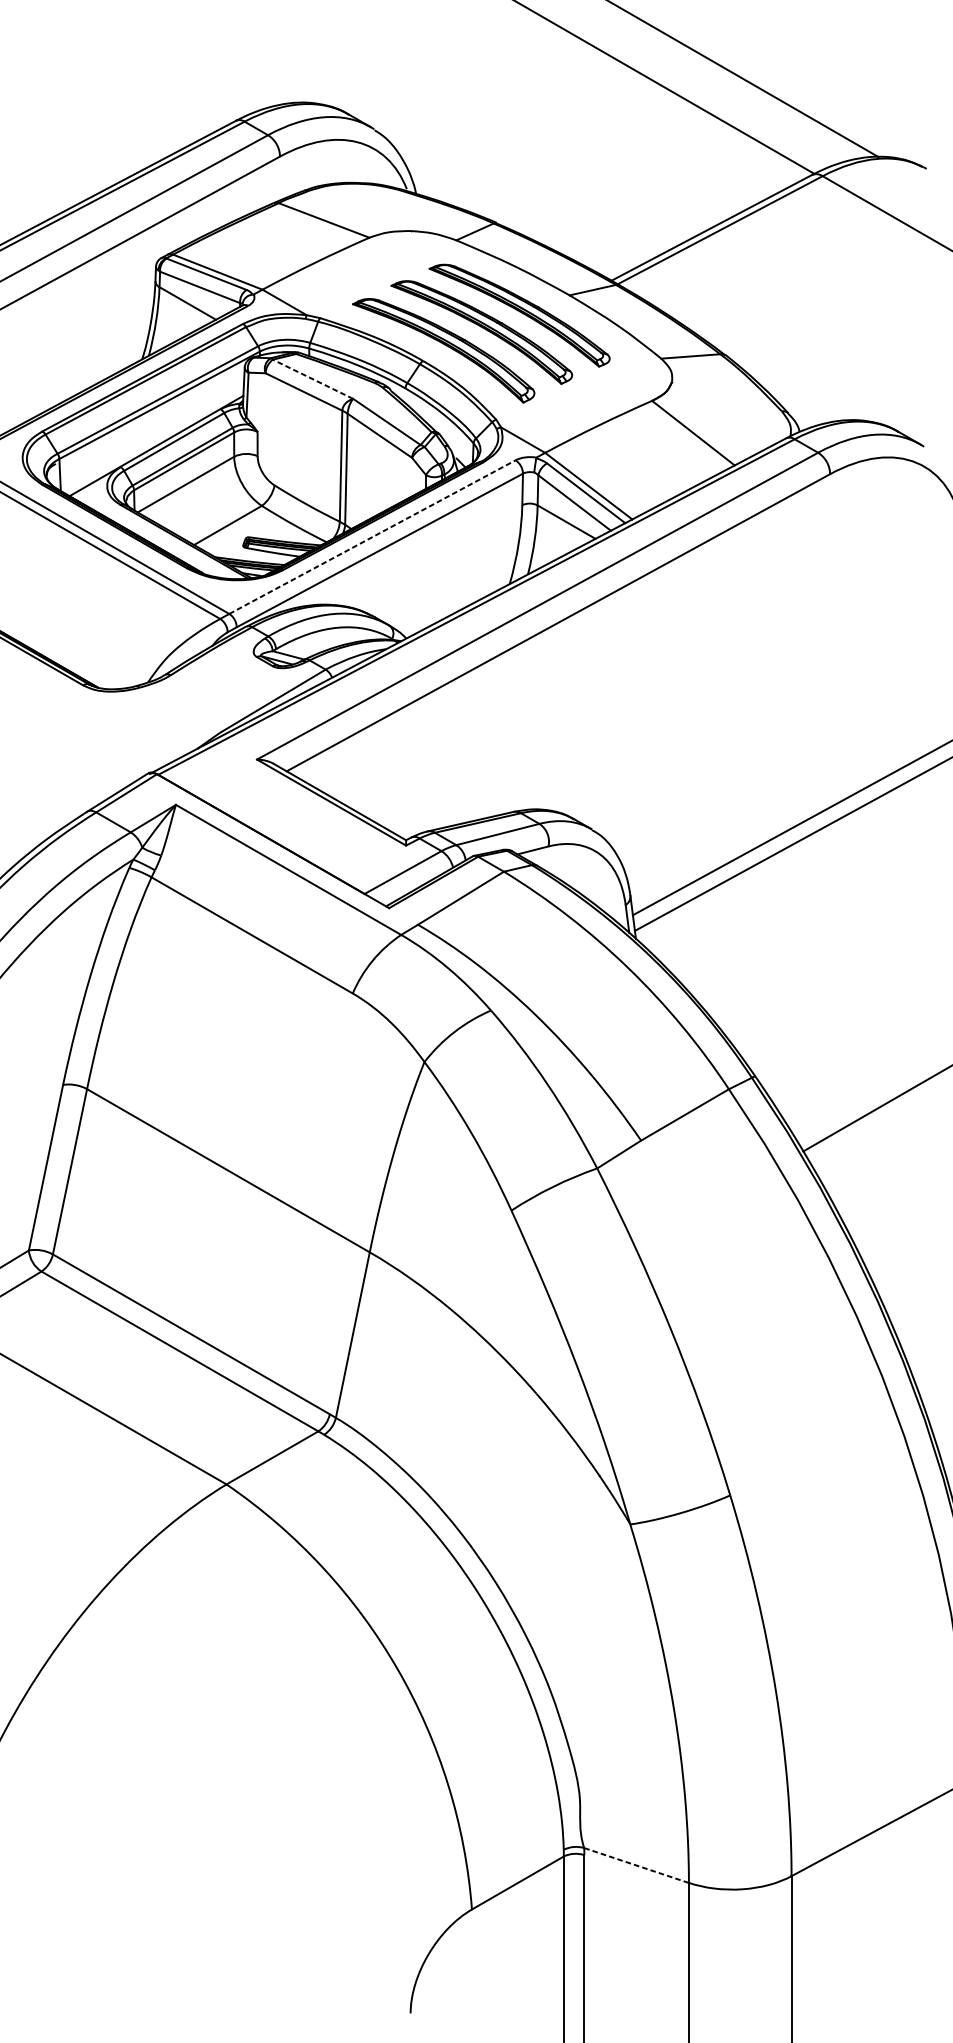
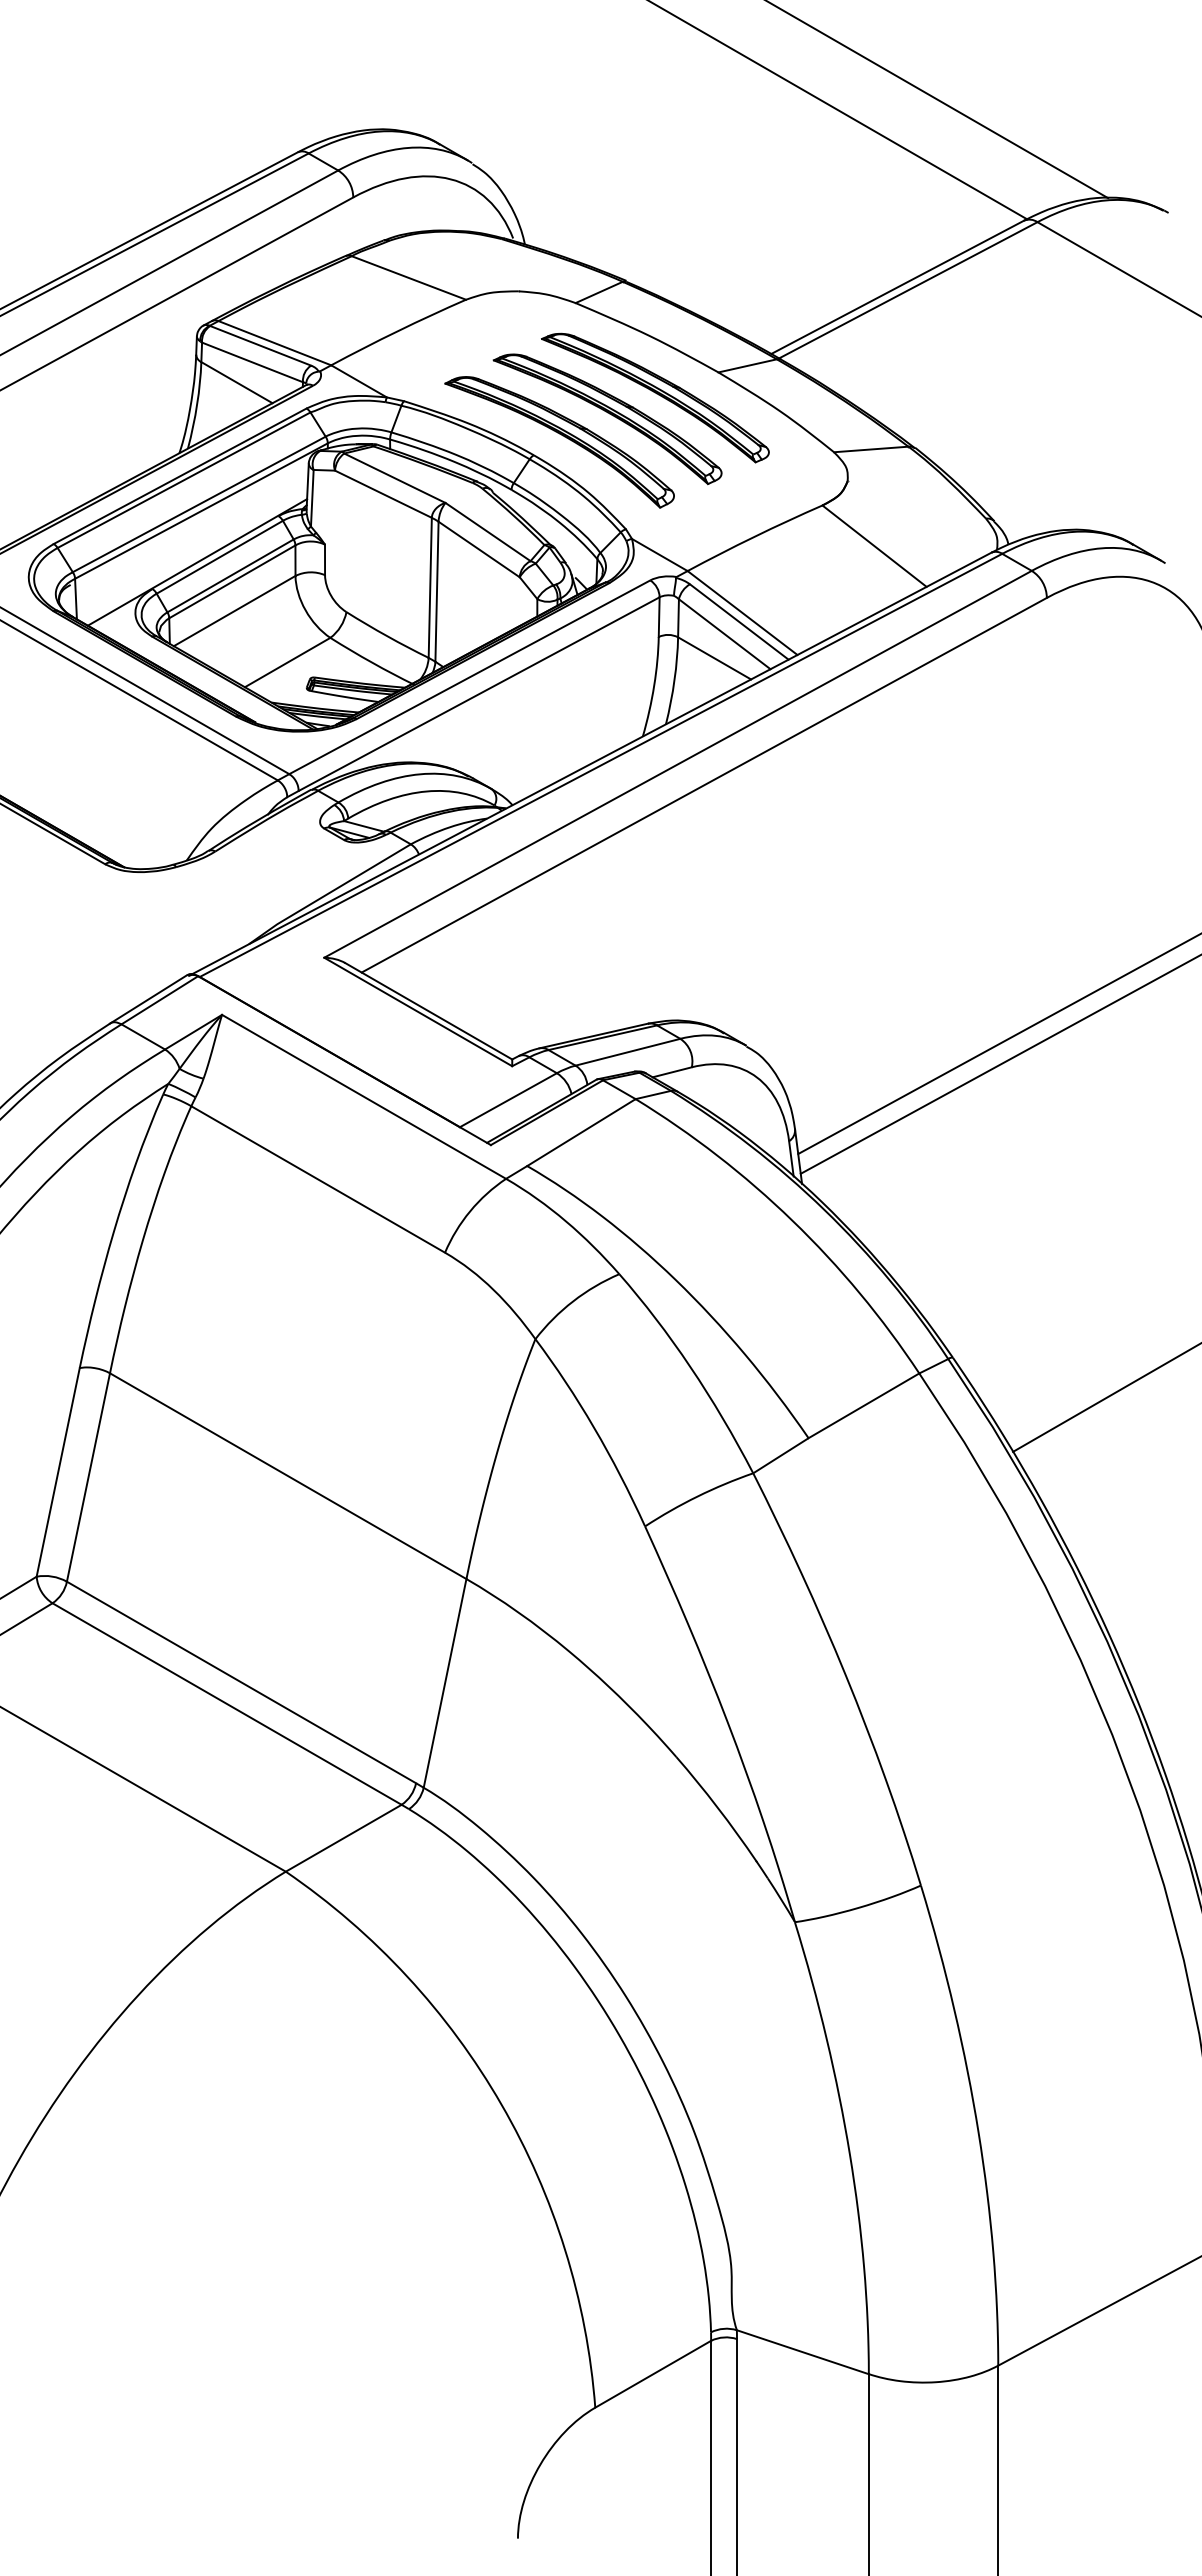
line: (312, 379) -> (394, 478), dashed -> solid
line: (373, 536) -> (470, 676), dashed -> solid
line: (636, 1865) -> (802, 2352), dashed -> solid

